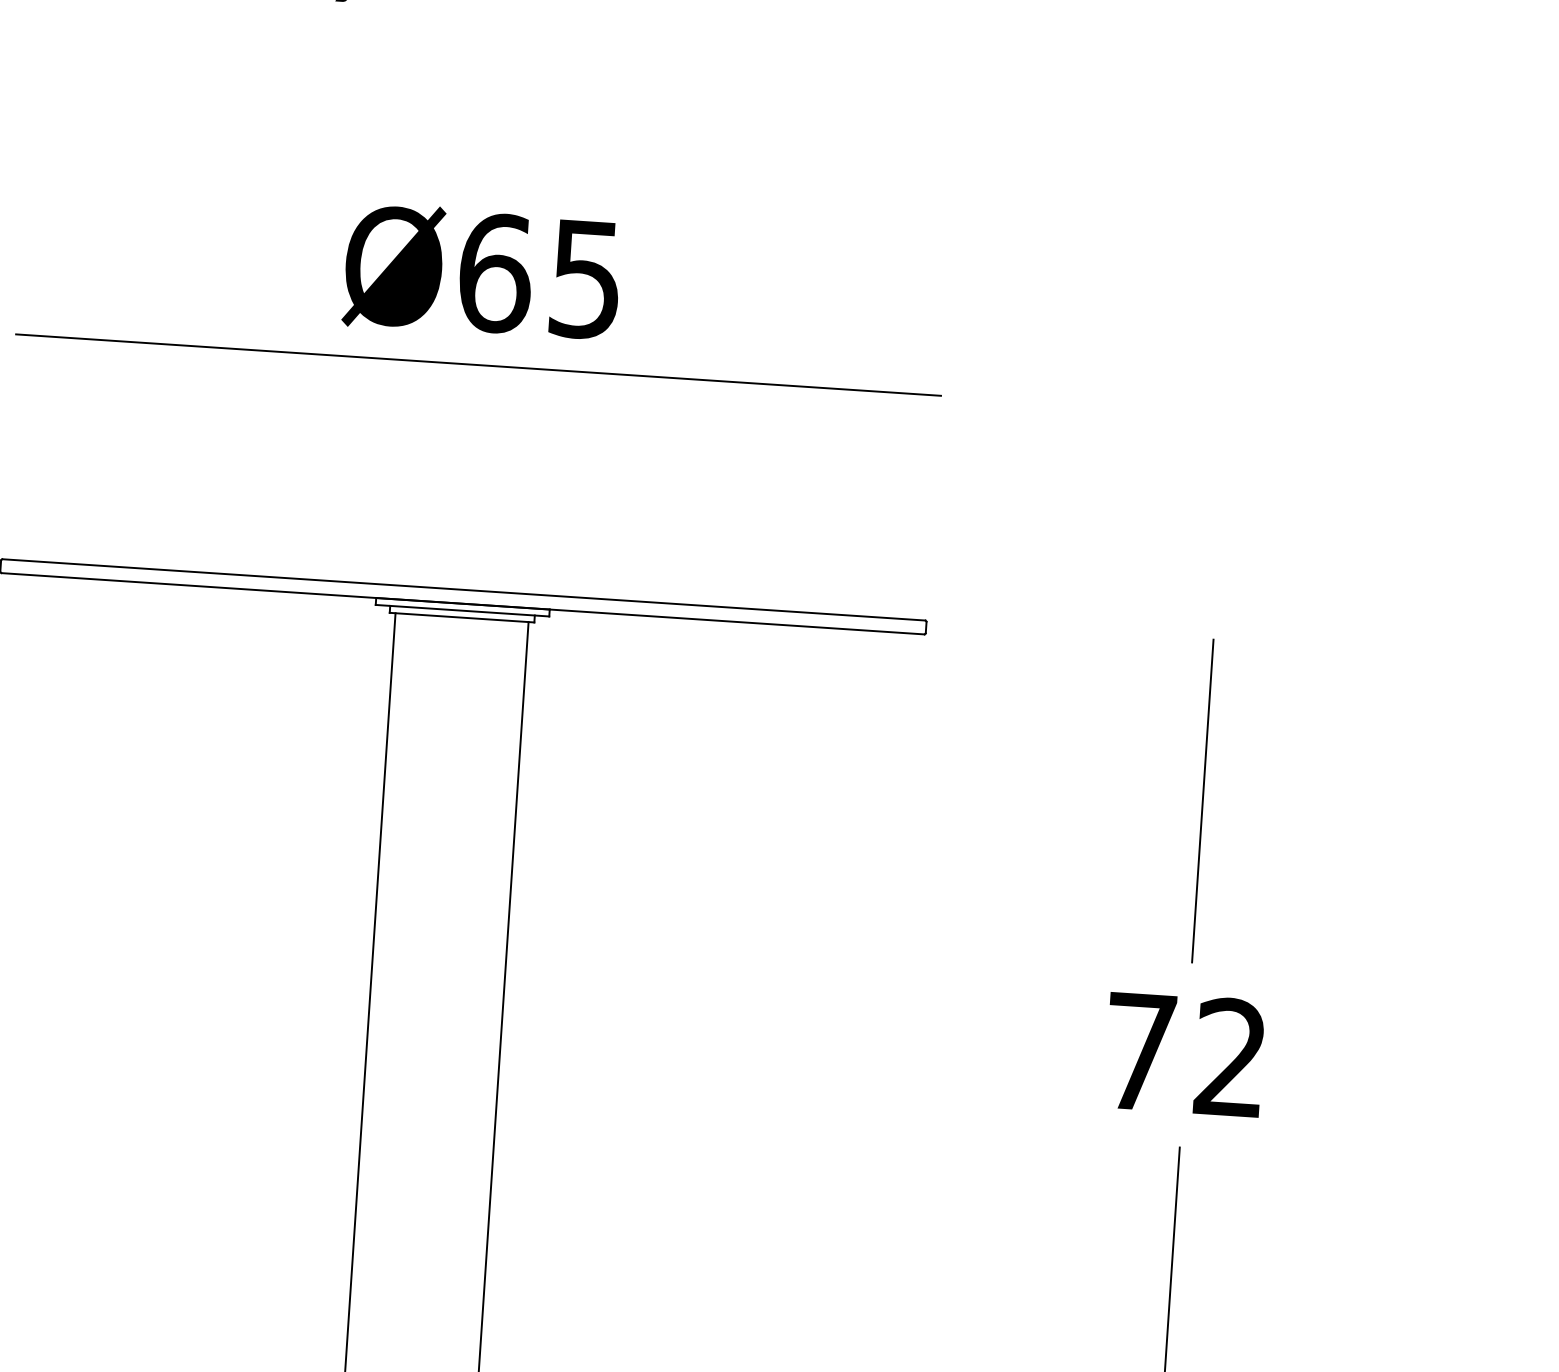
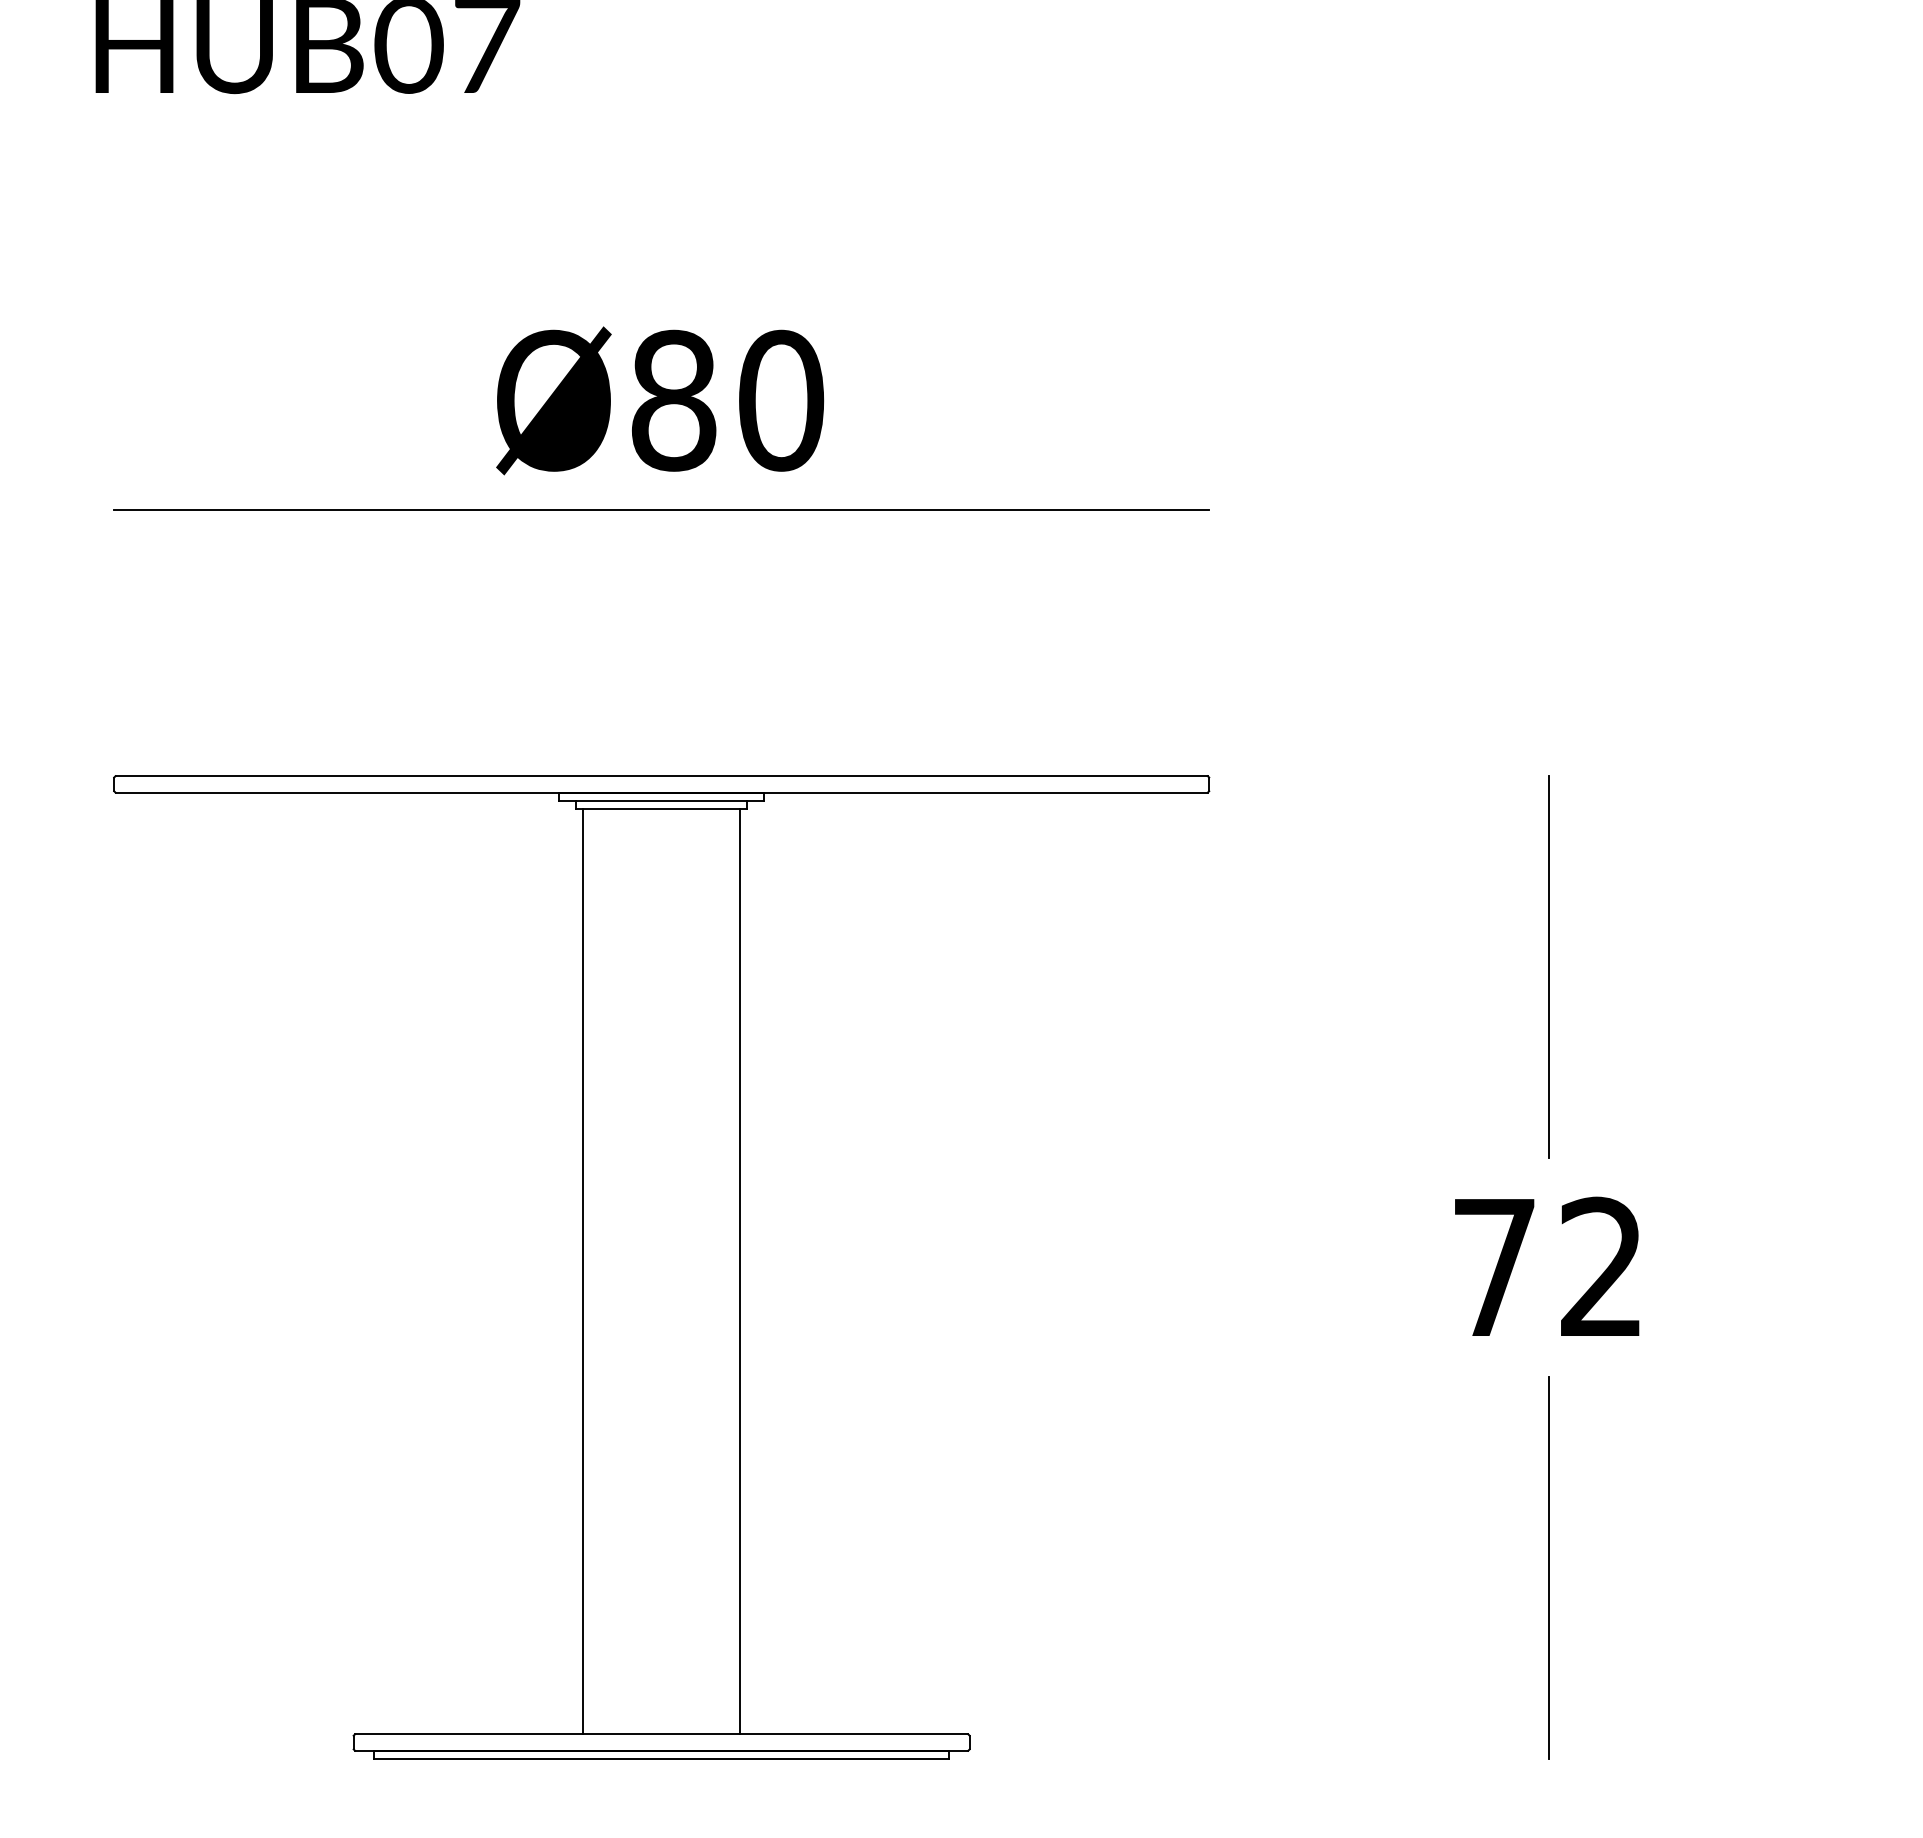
text: (540, 276) -> (727, 400), Ø65 -> Ø80

